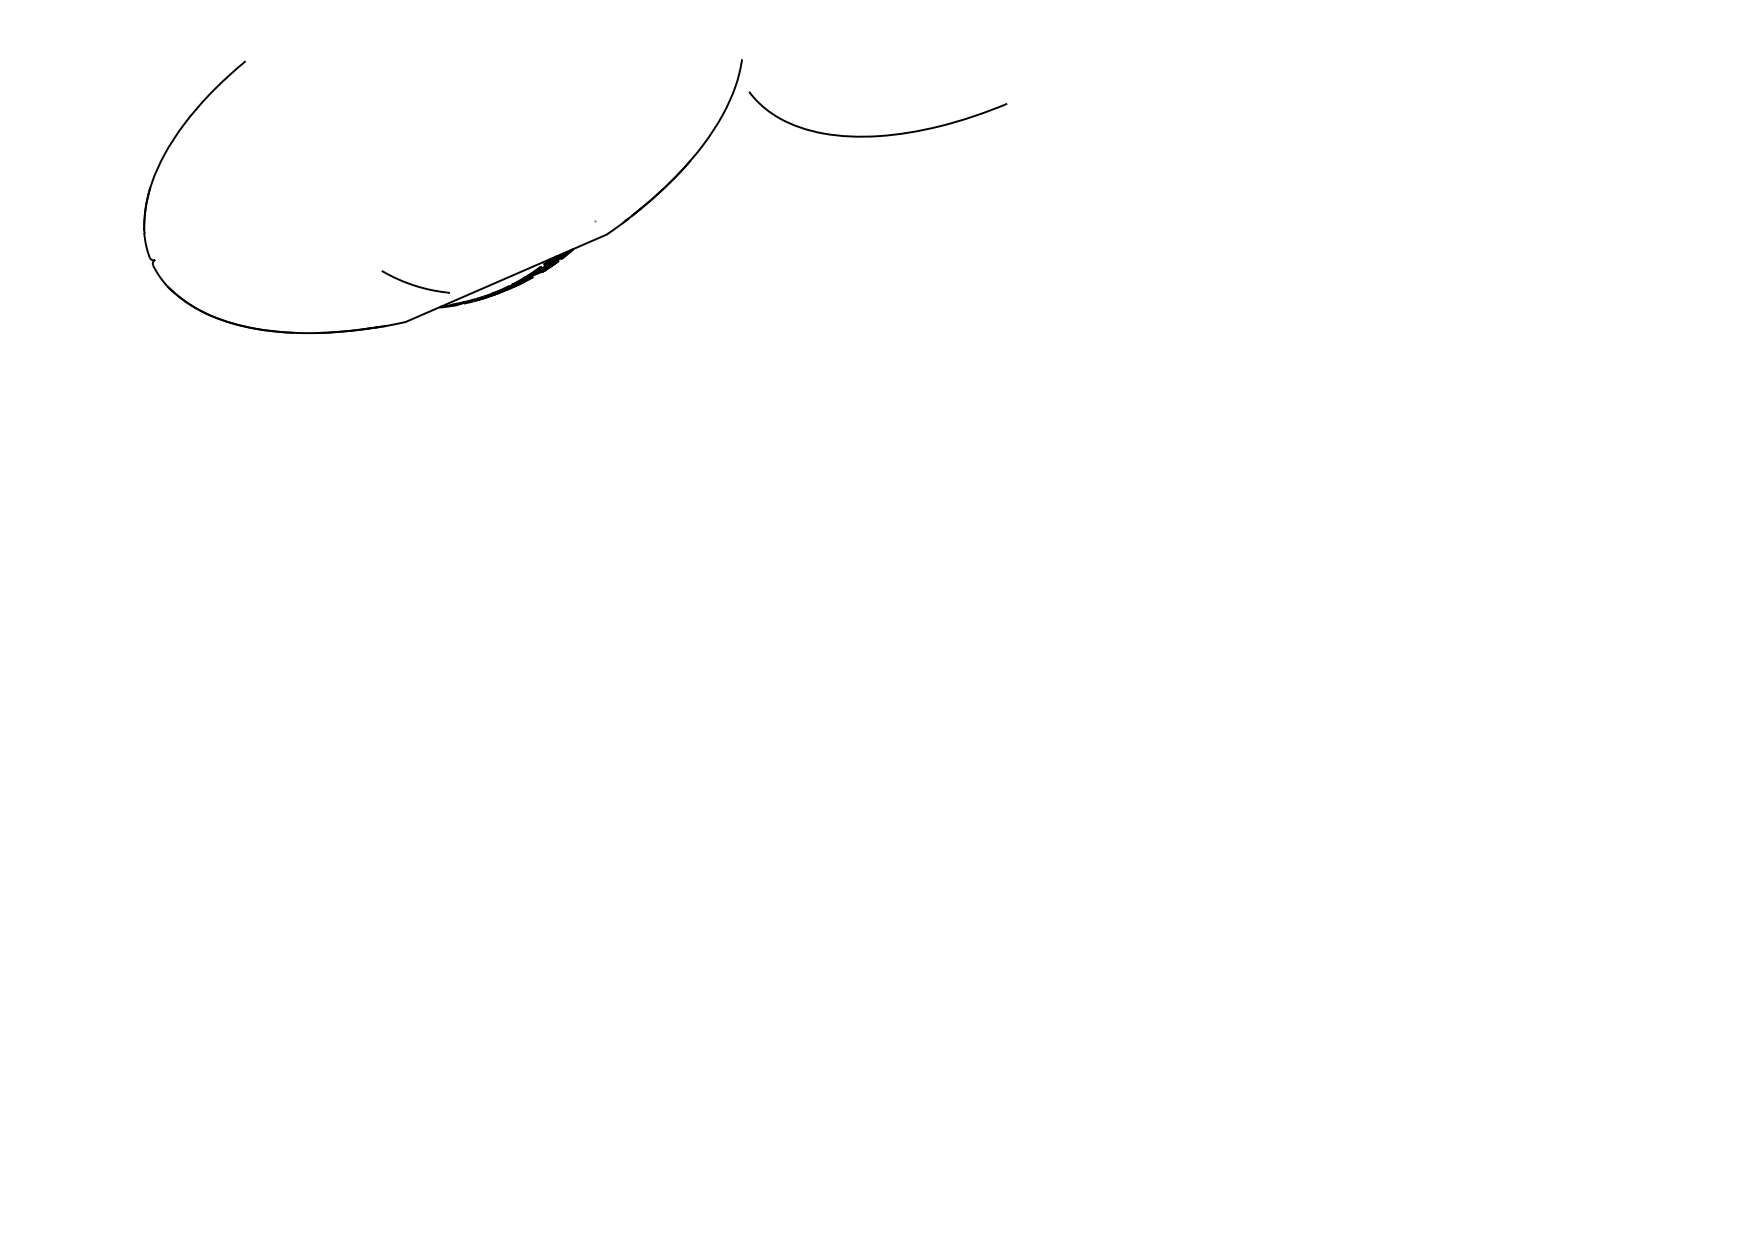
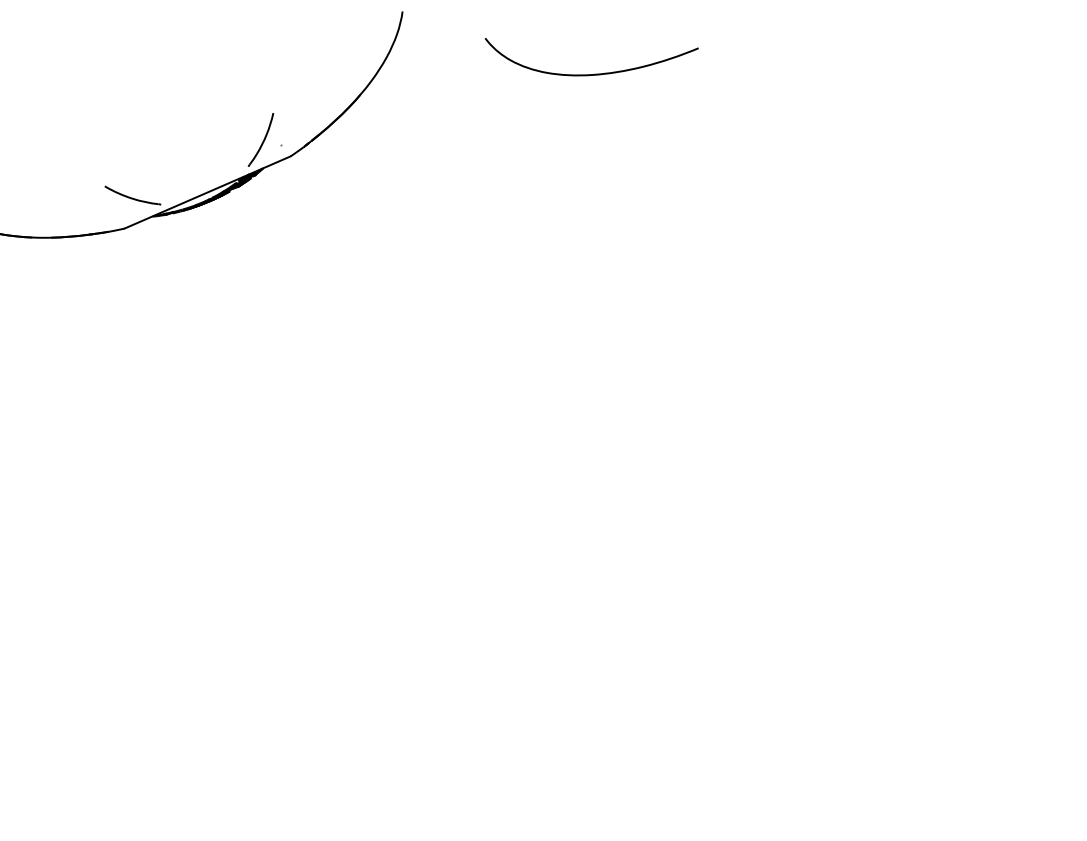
curve: (883, 134) -> (596, 73), moved
part: (570, 214) -> (260, 139), added

